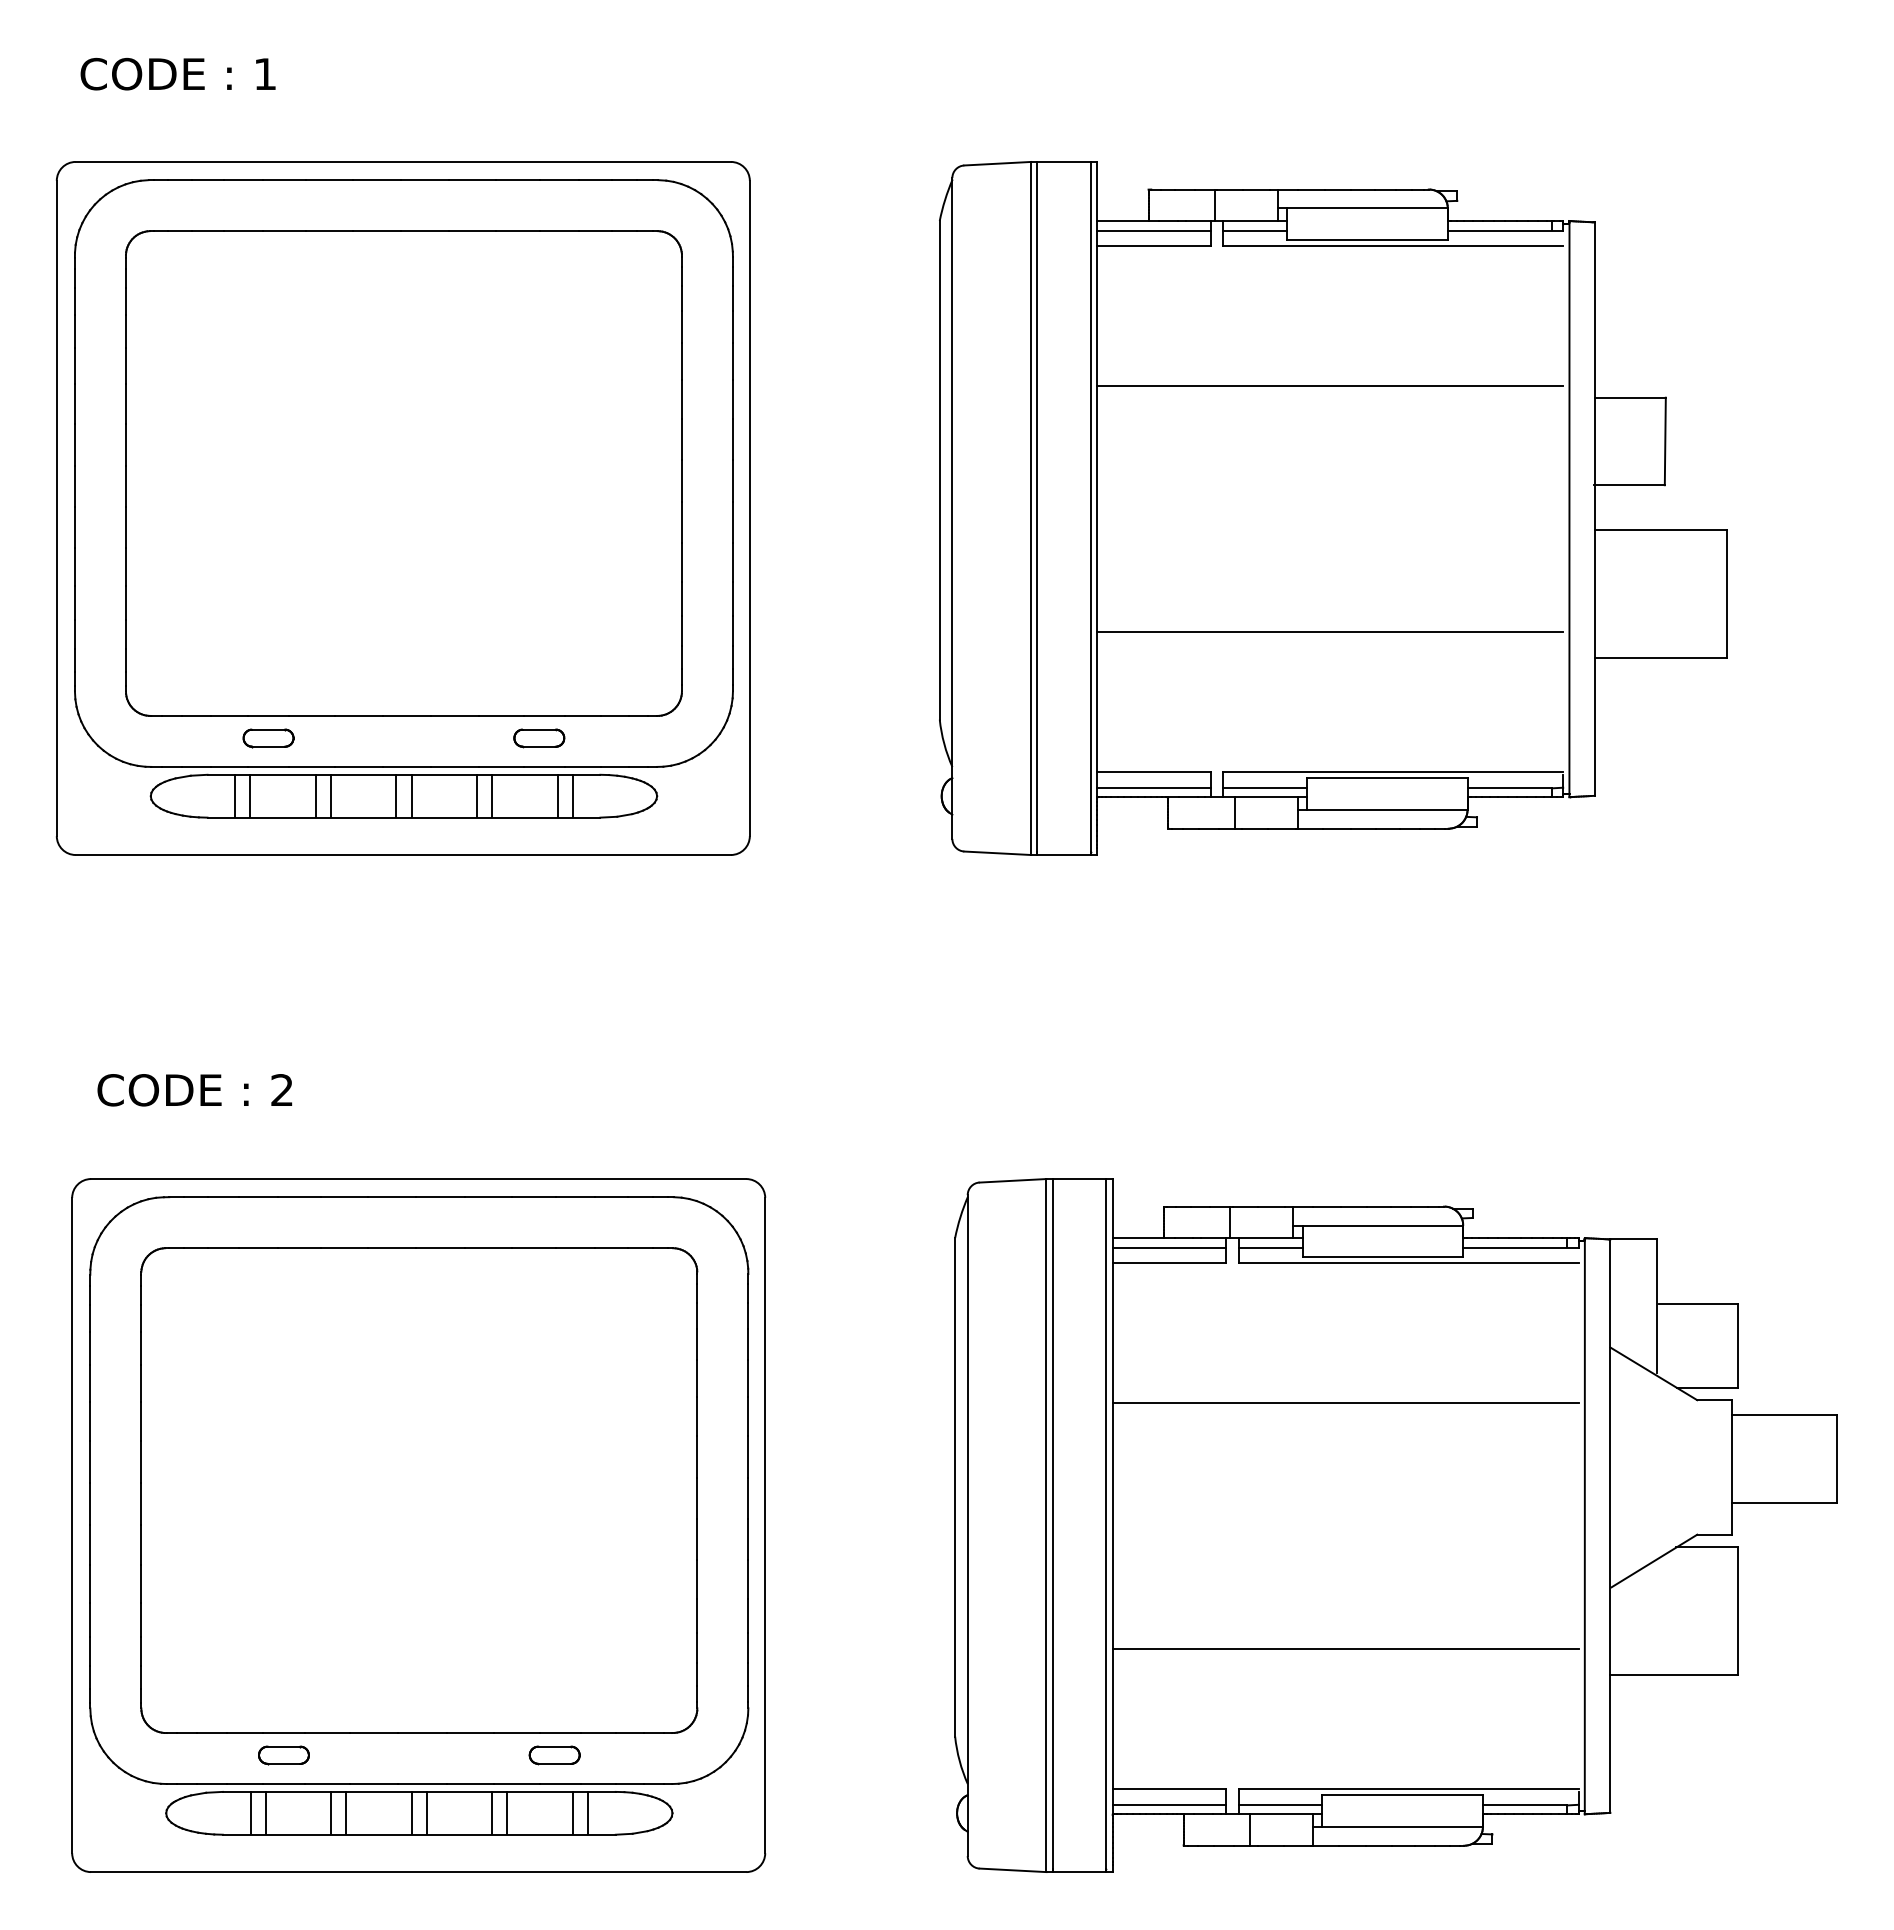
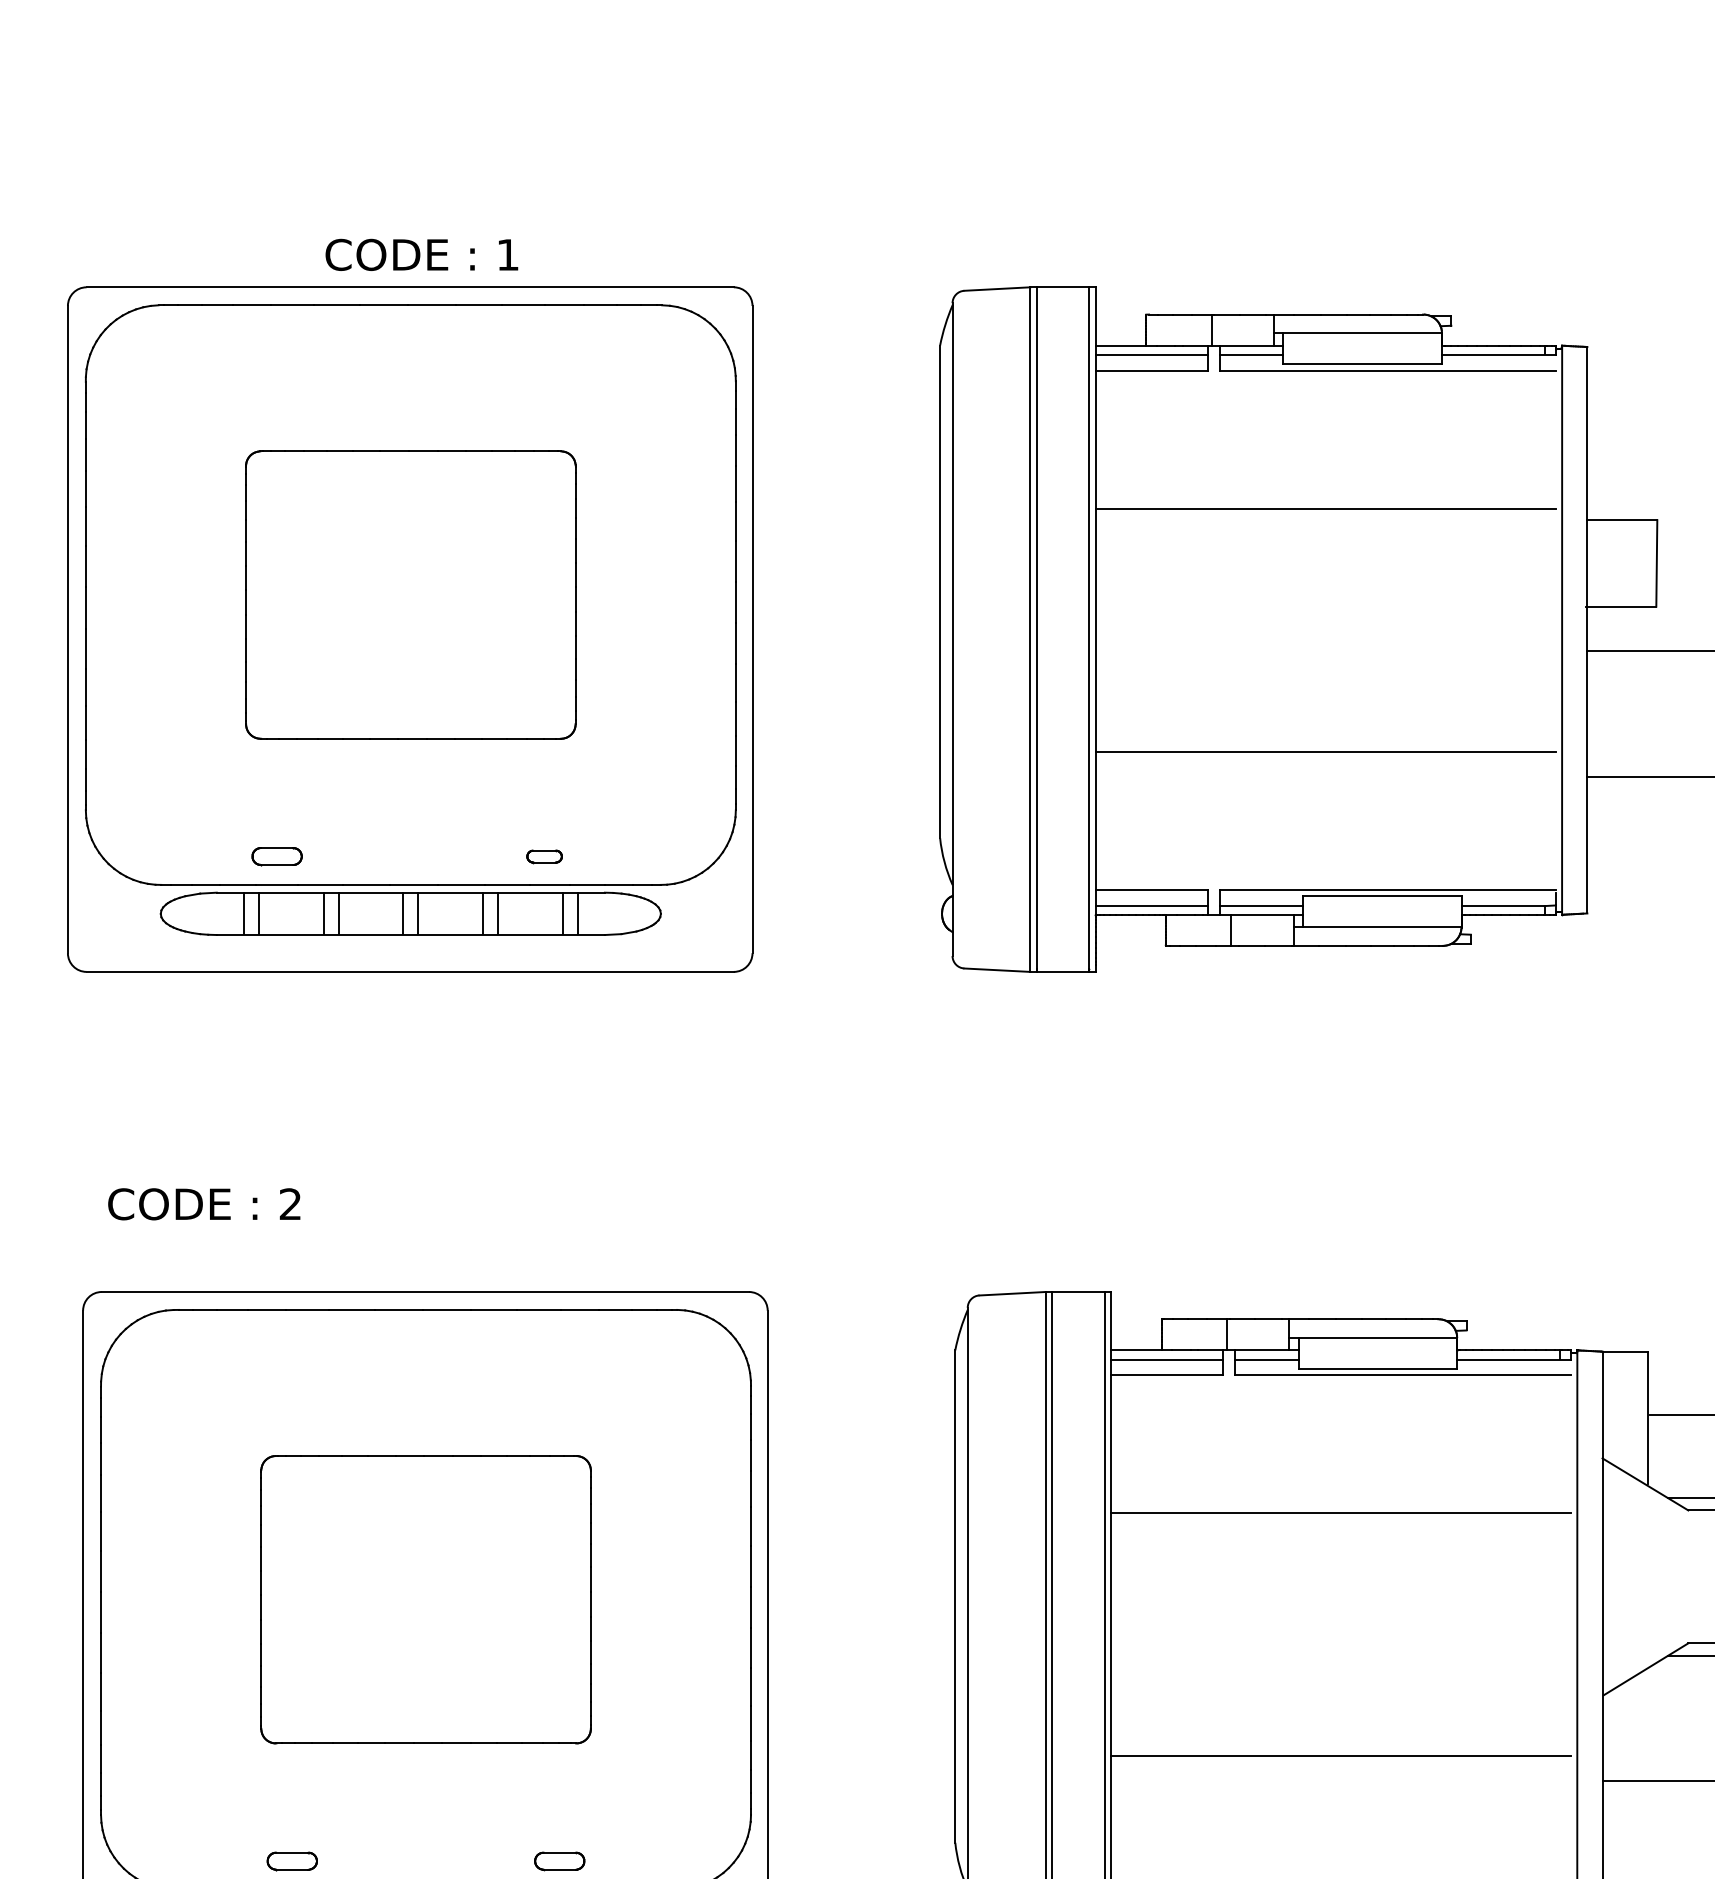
text: (177, 73) -> (421, 254), moved
part: (403, 473) -> (410, 595), size x0.6
part: (539, 738) -> (544, 856), size x0.7
part: (419, 1490) -> (426, 1599), size x0.6

